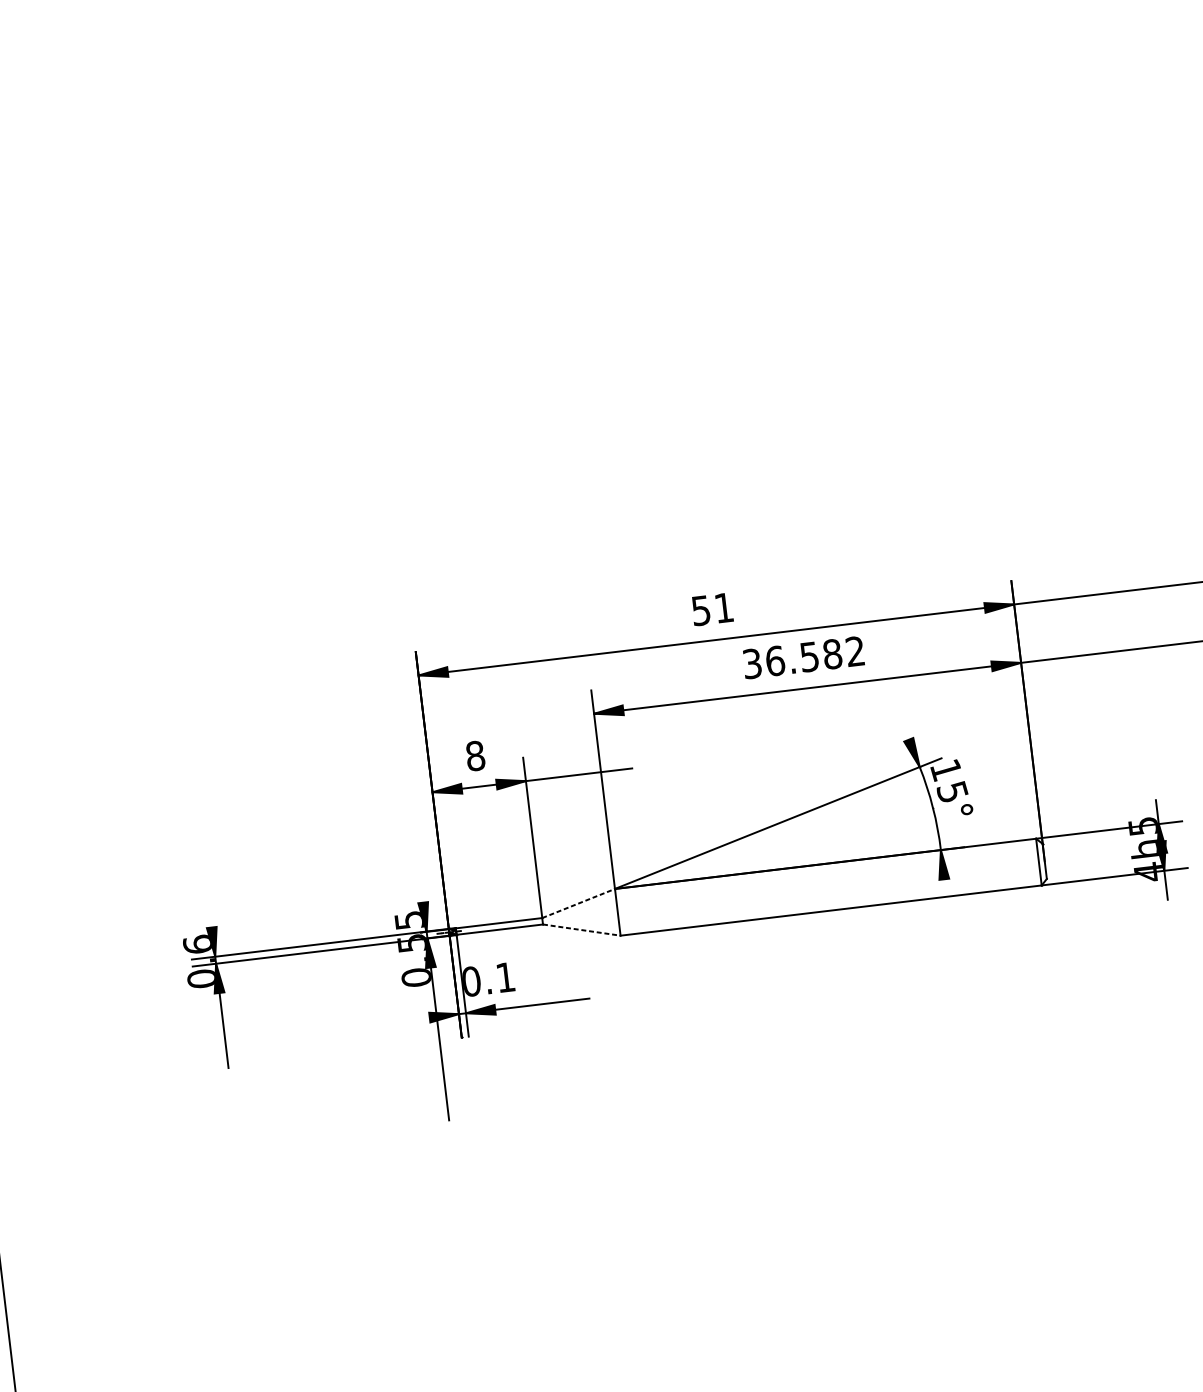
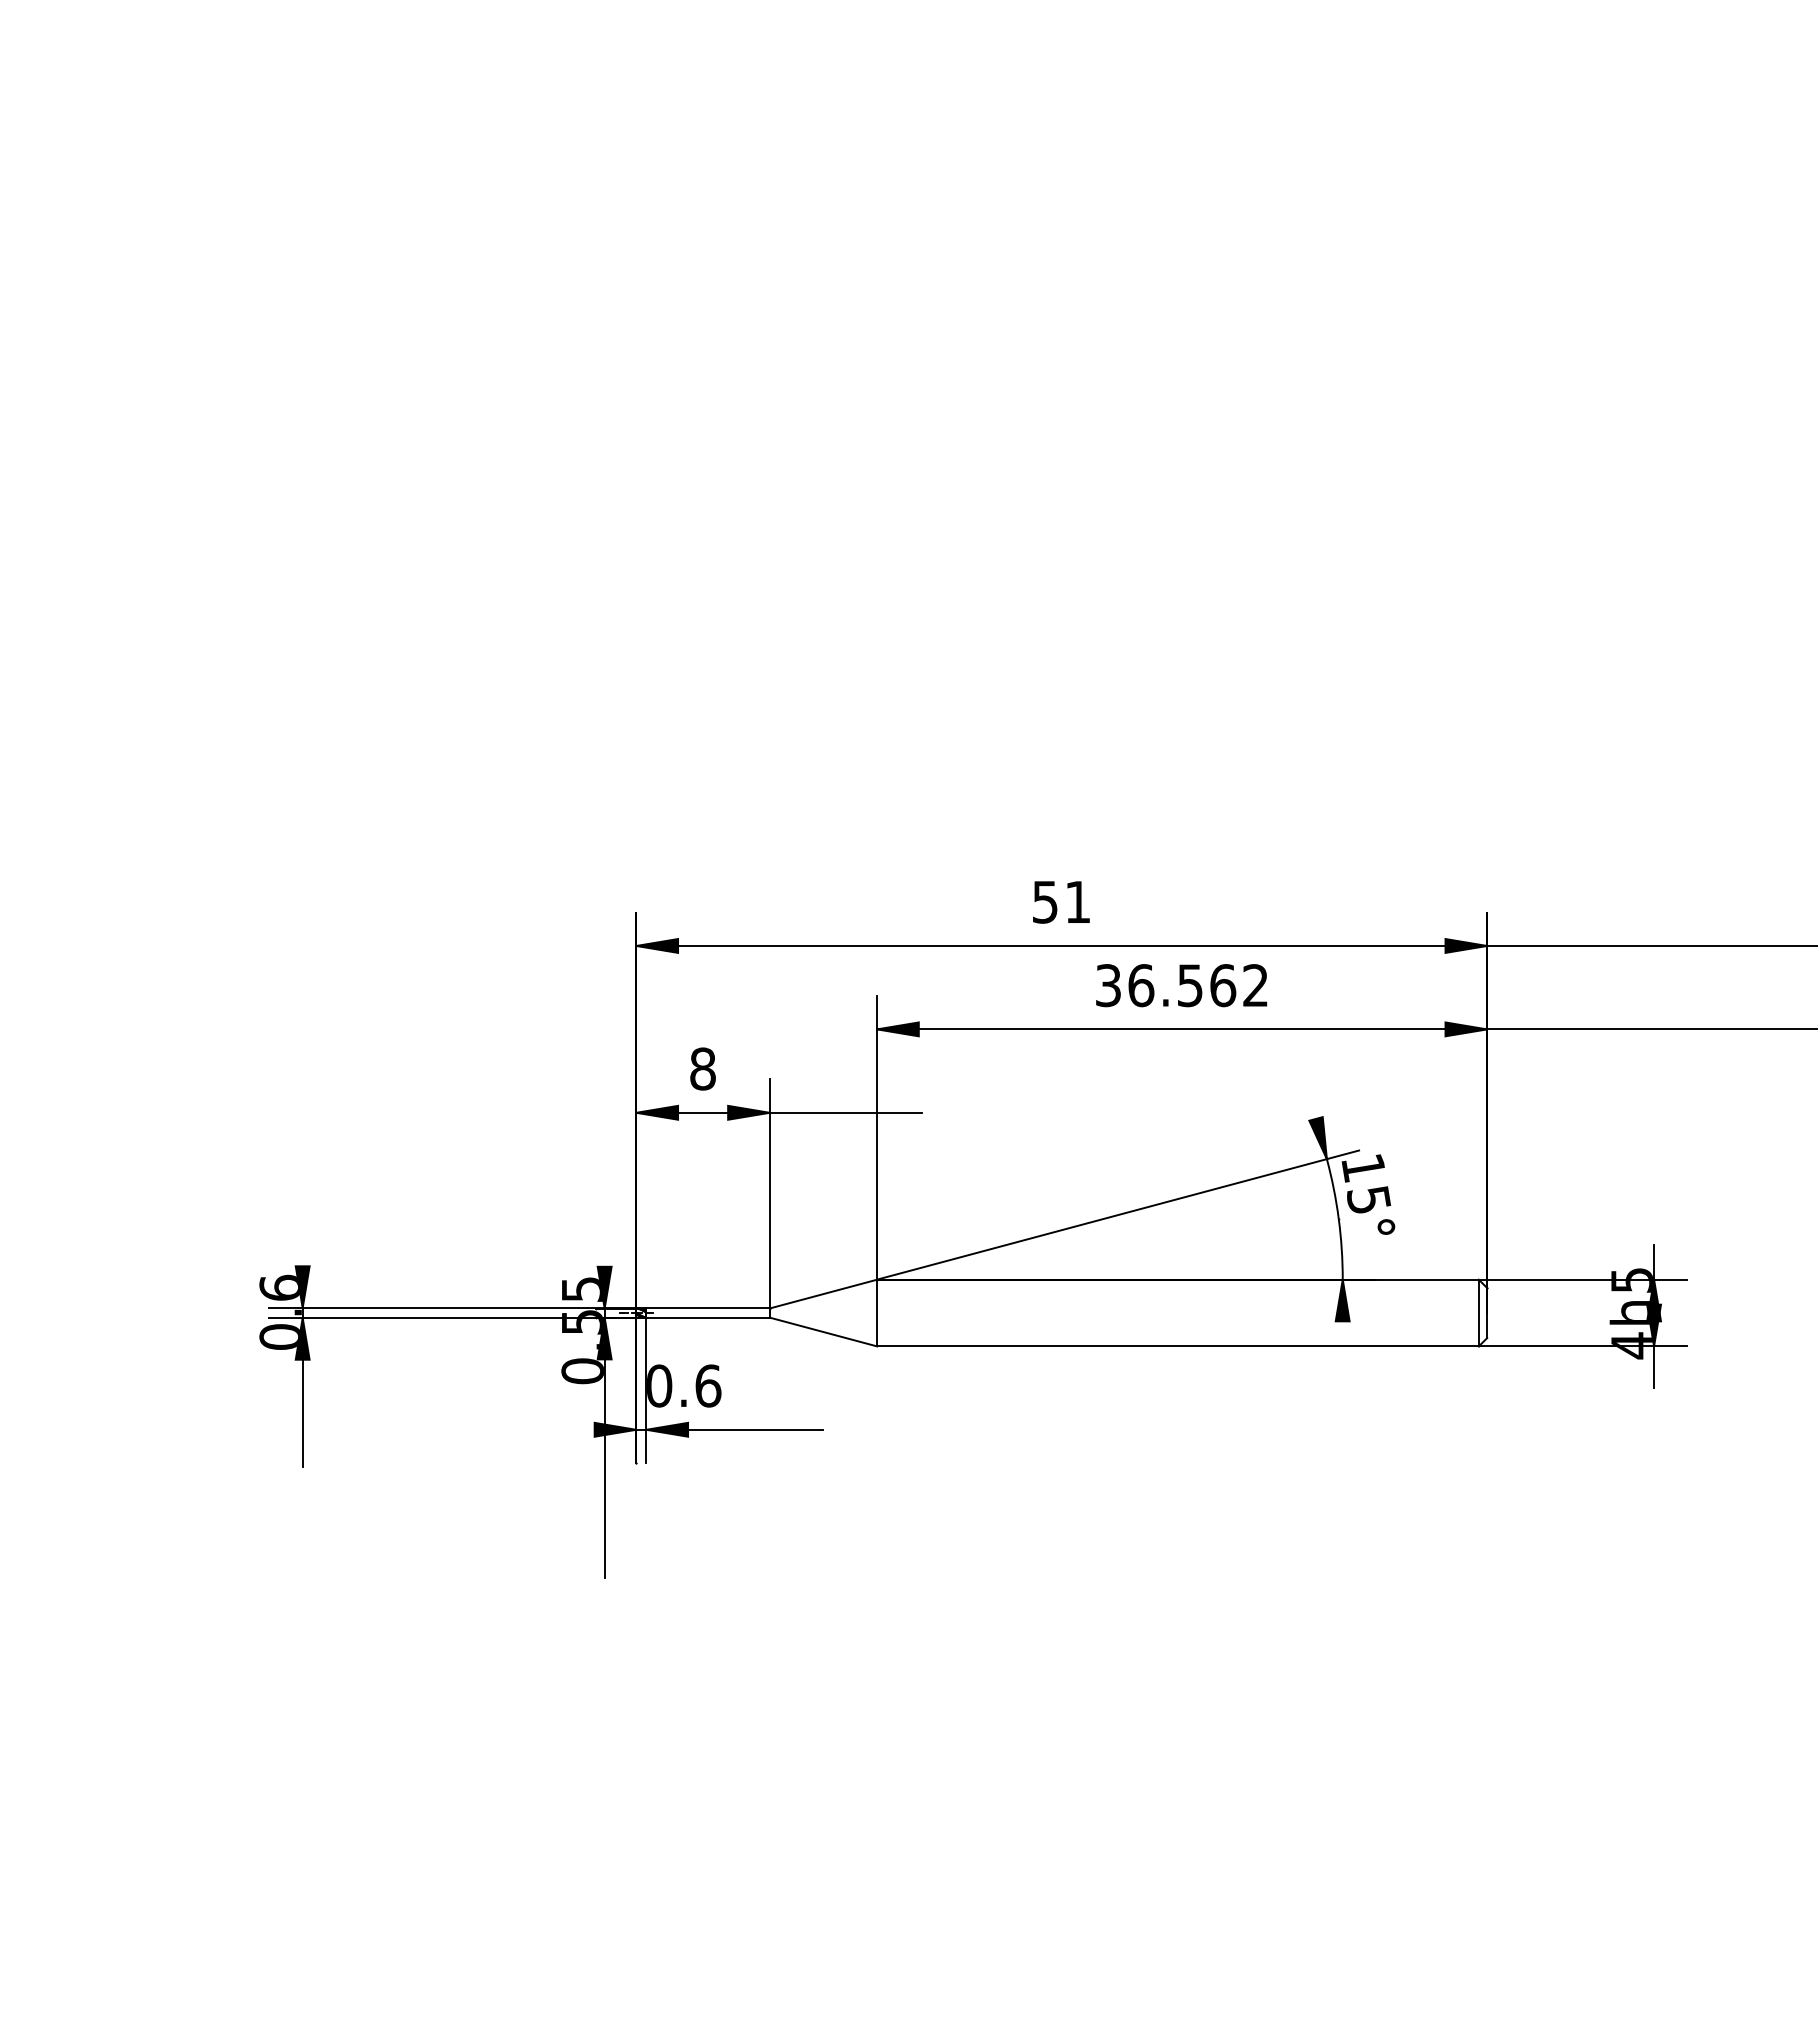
text: (832, 654) -> (1223, 985), 36.582 -> 36.562
line: (578, 903) -> (823, 1294), dashed -> solid
line: (581, 930) -> (823, 1332), dashed -> solid
text: (505, 977) -> (708, 1385), 0.1 -> 0.6

